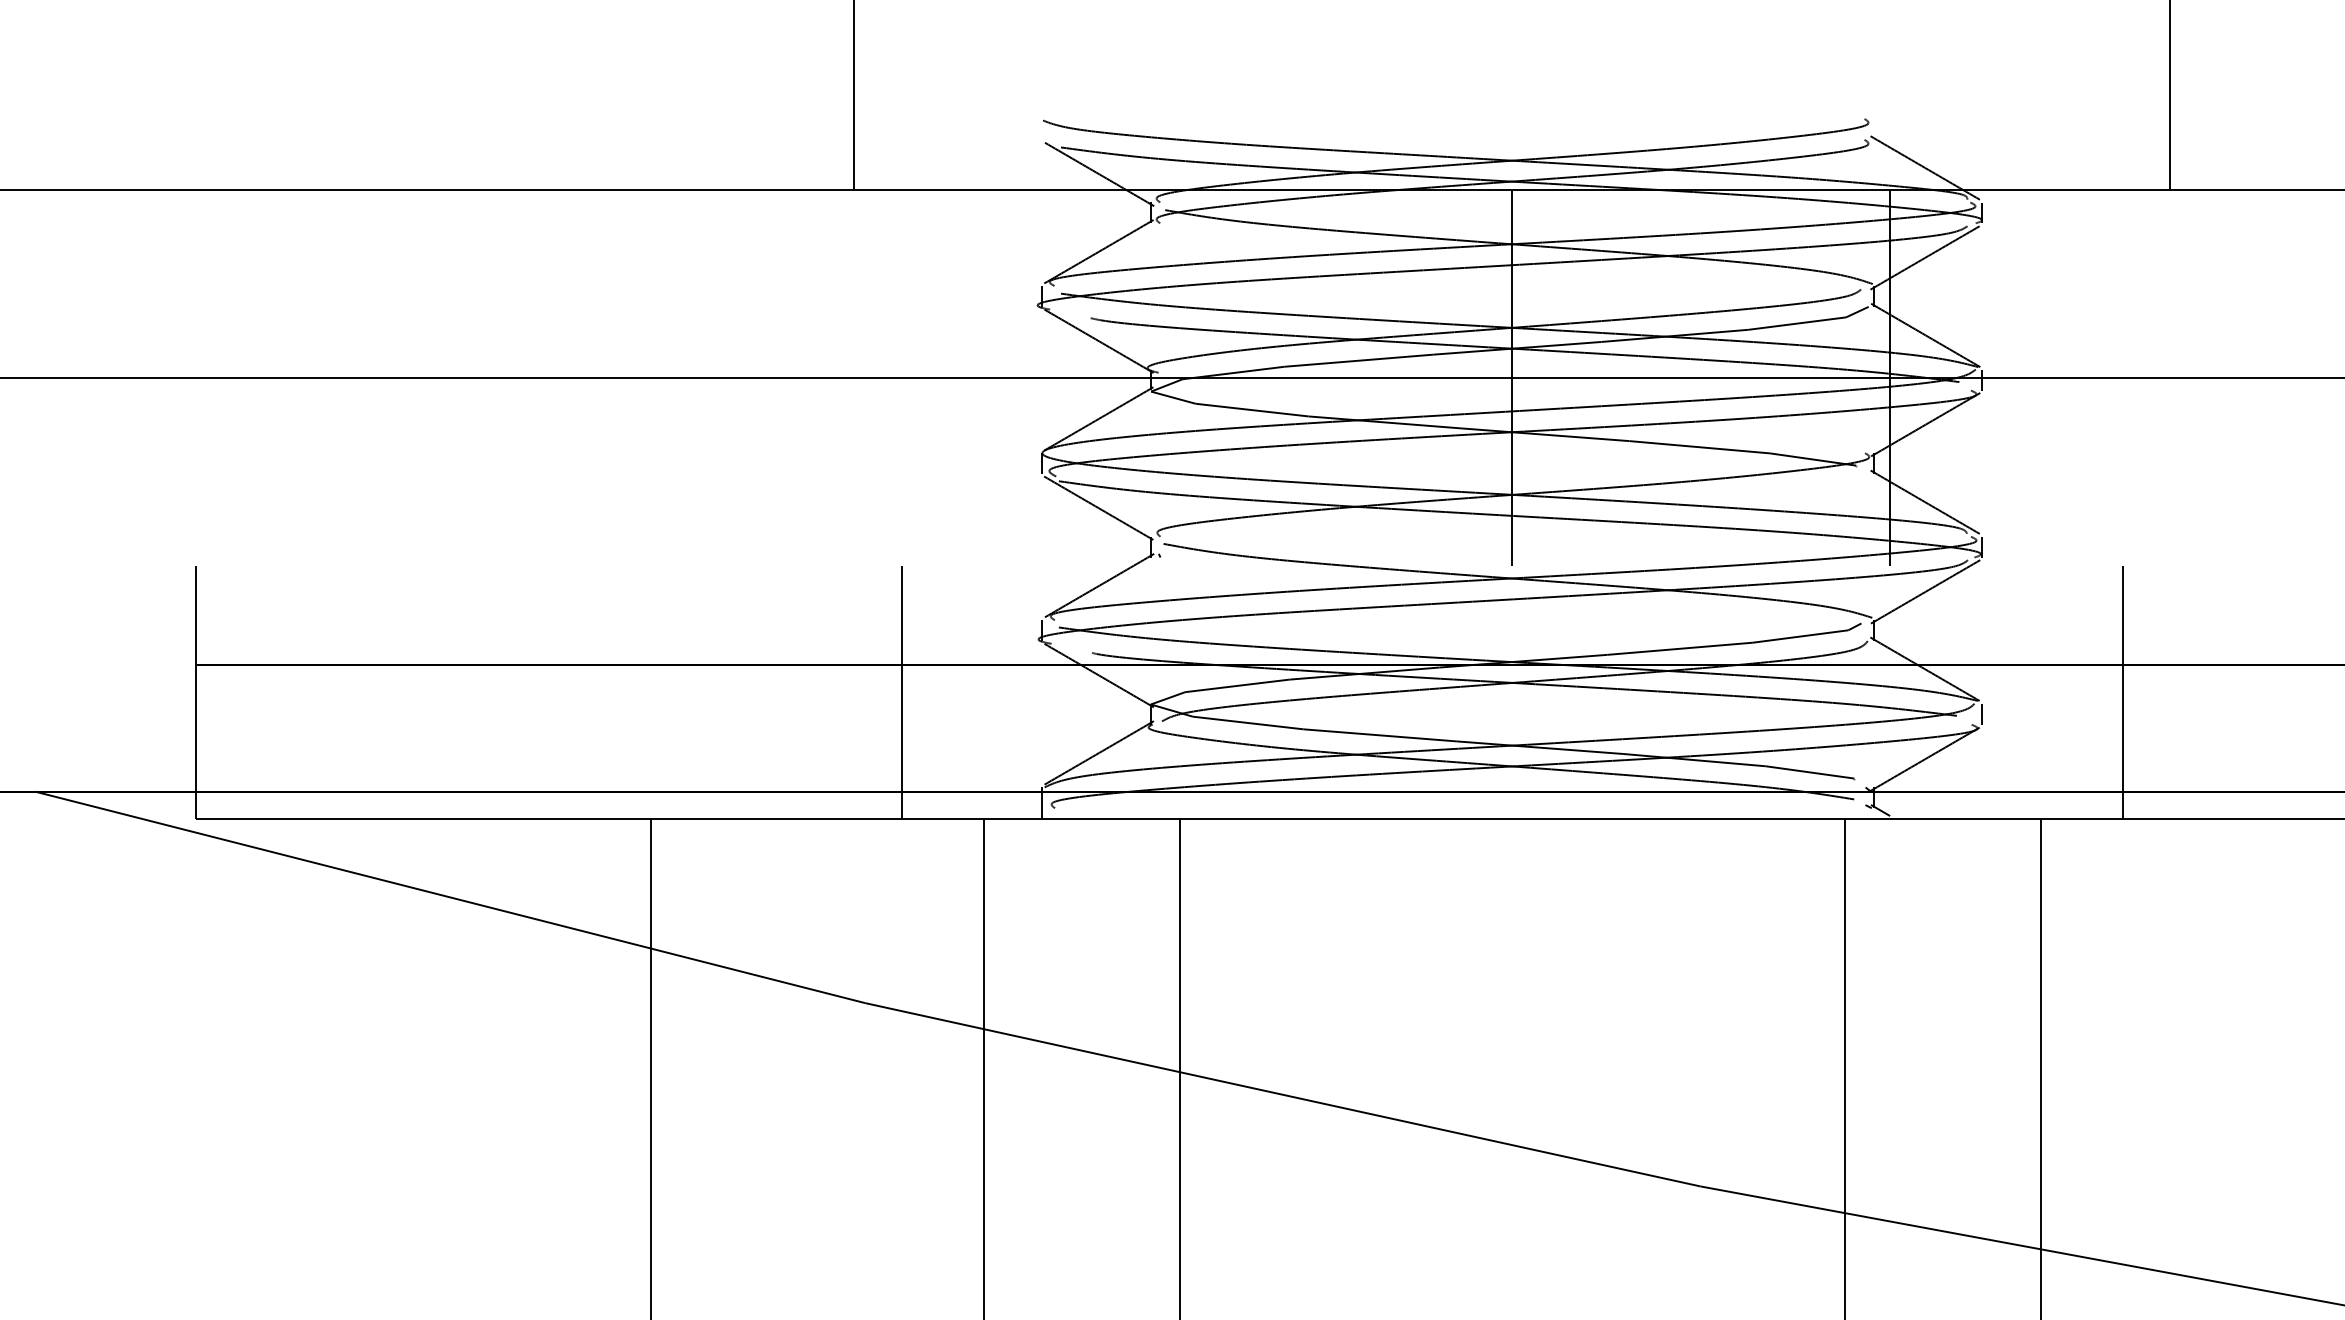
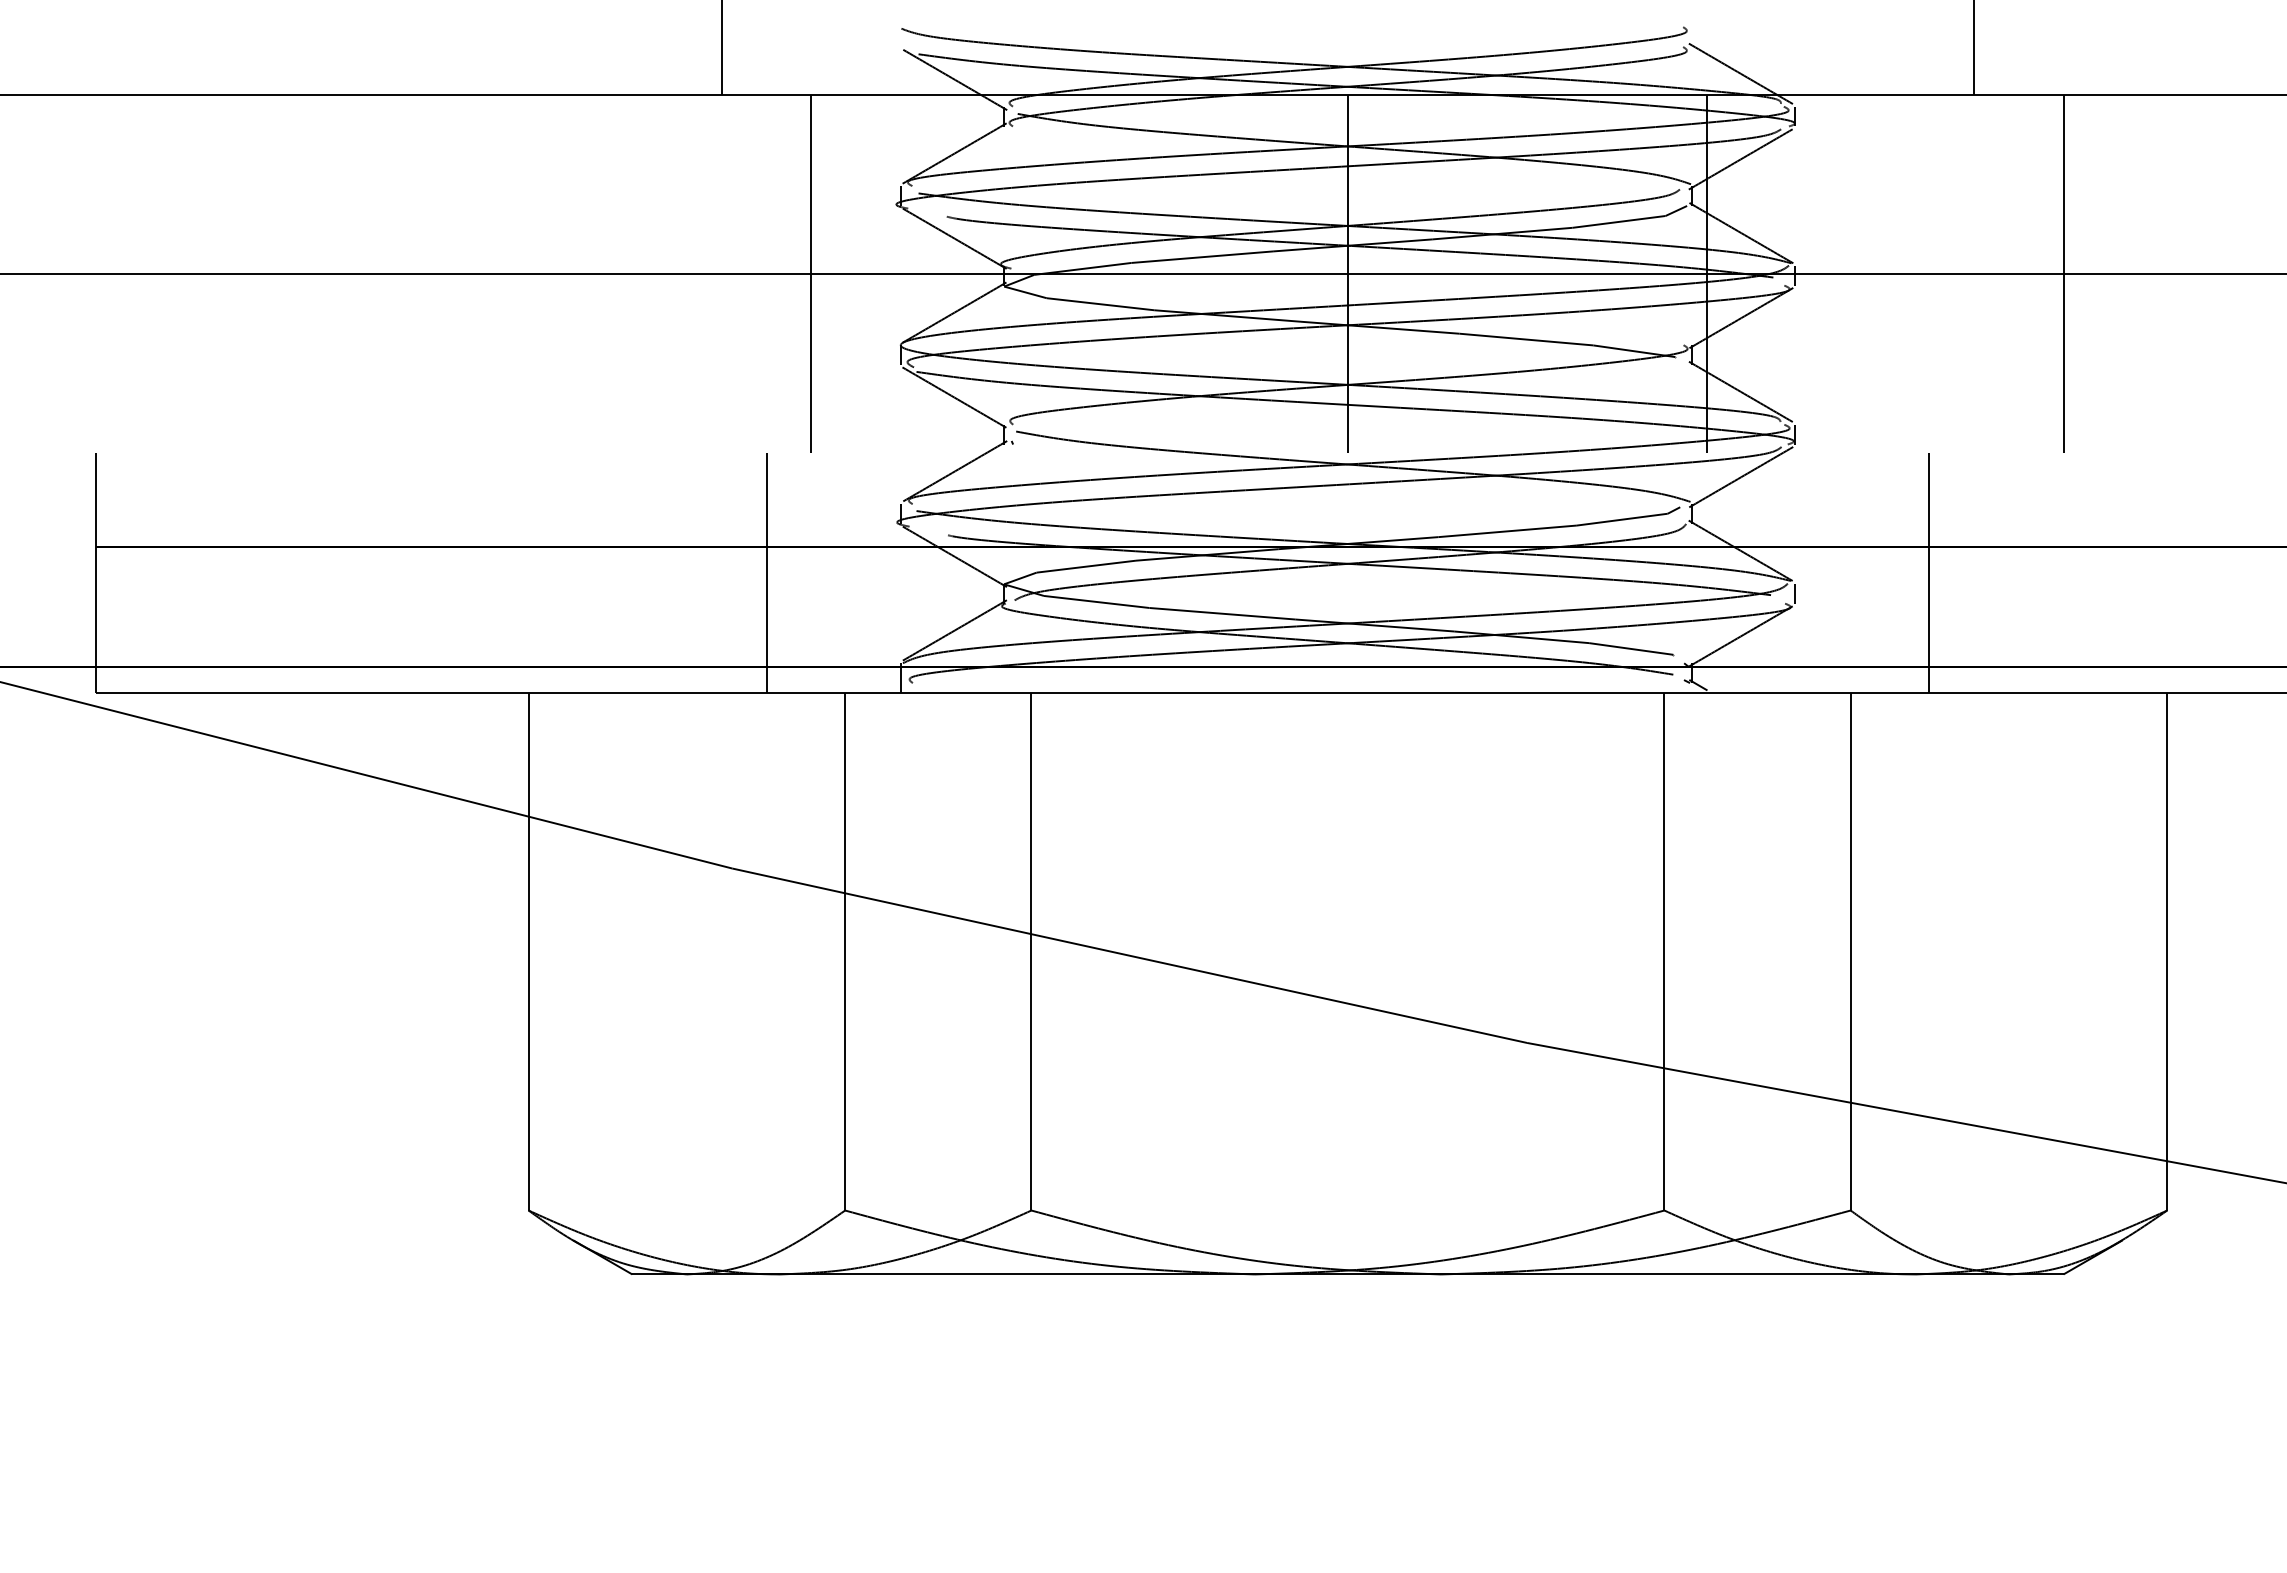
line: (948, 377) -> (811, 273), added
line: (2264, 377) -> (2063, 273), added

